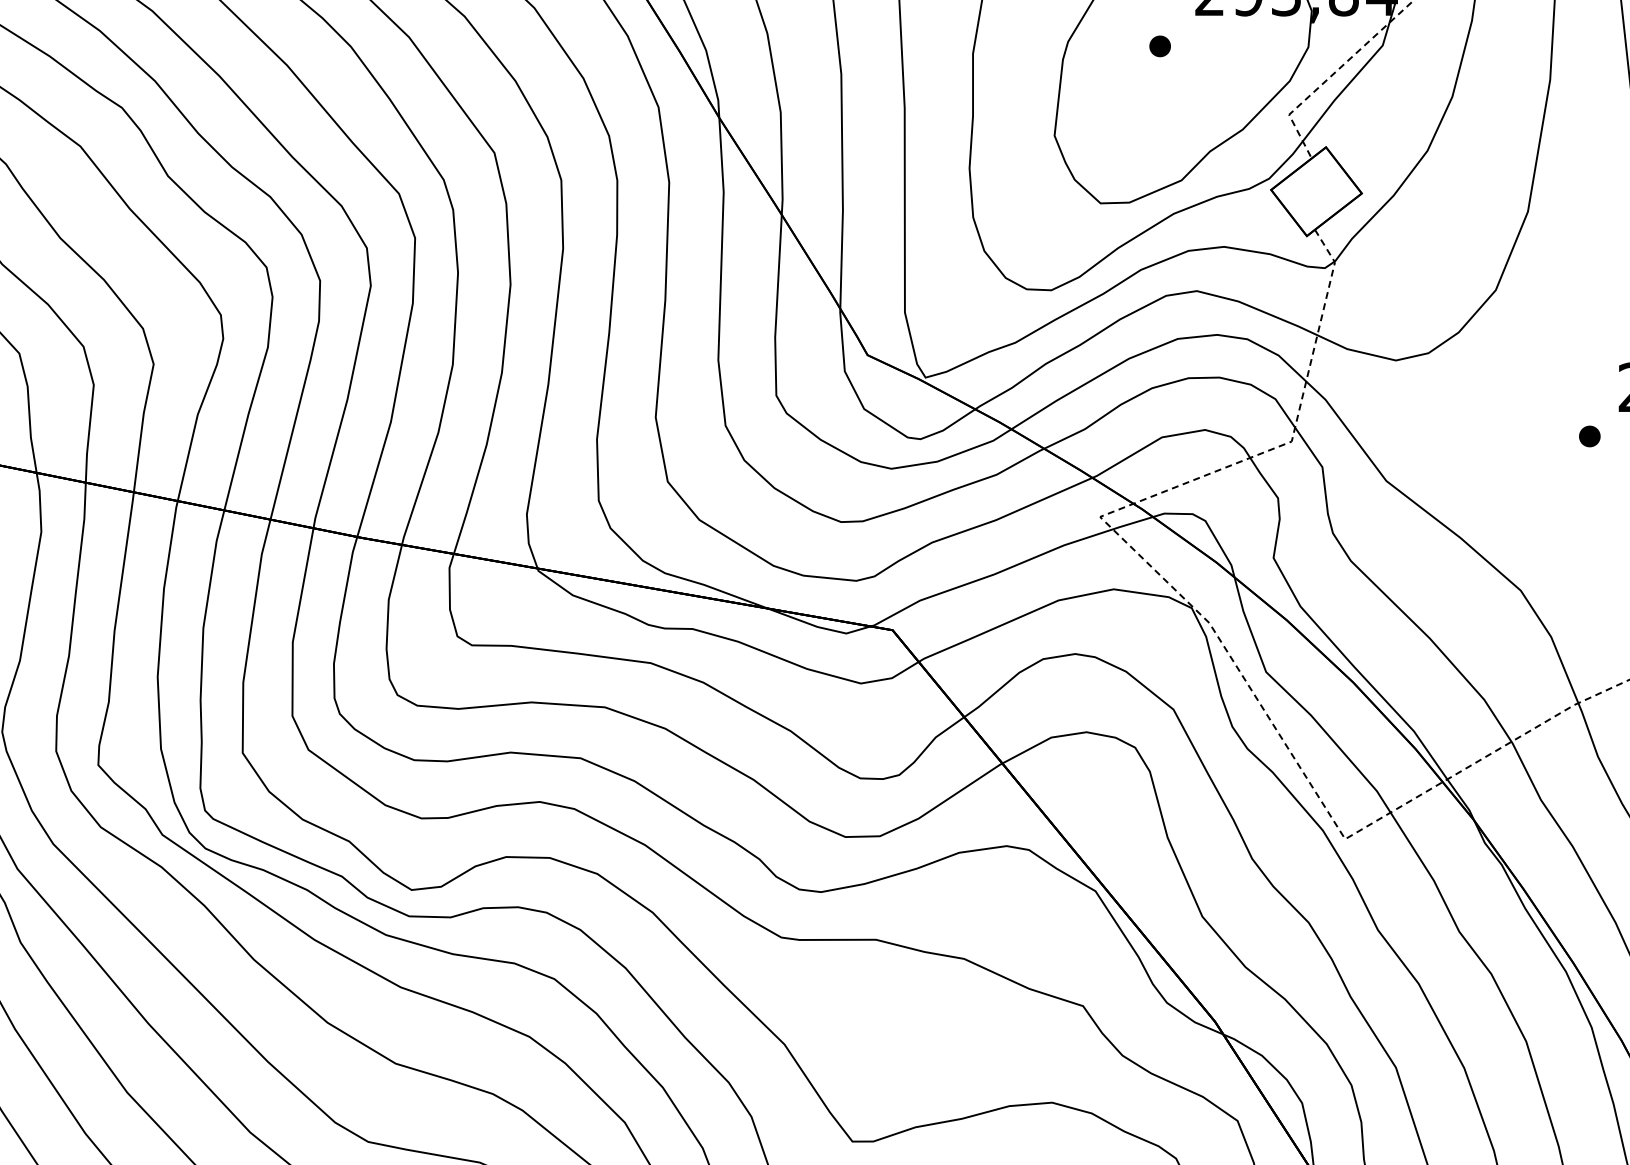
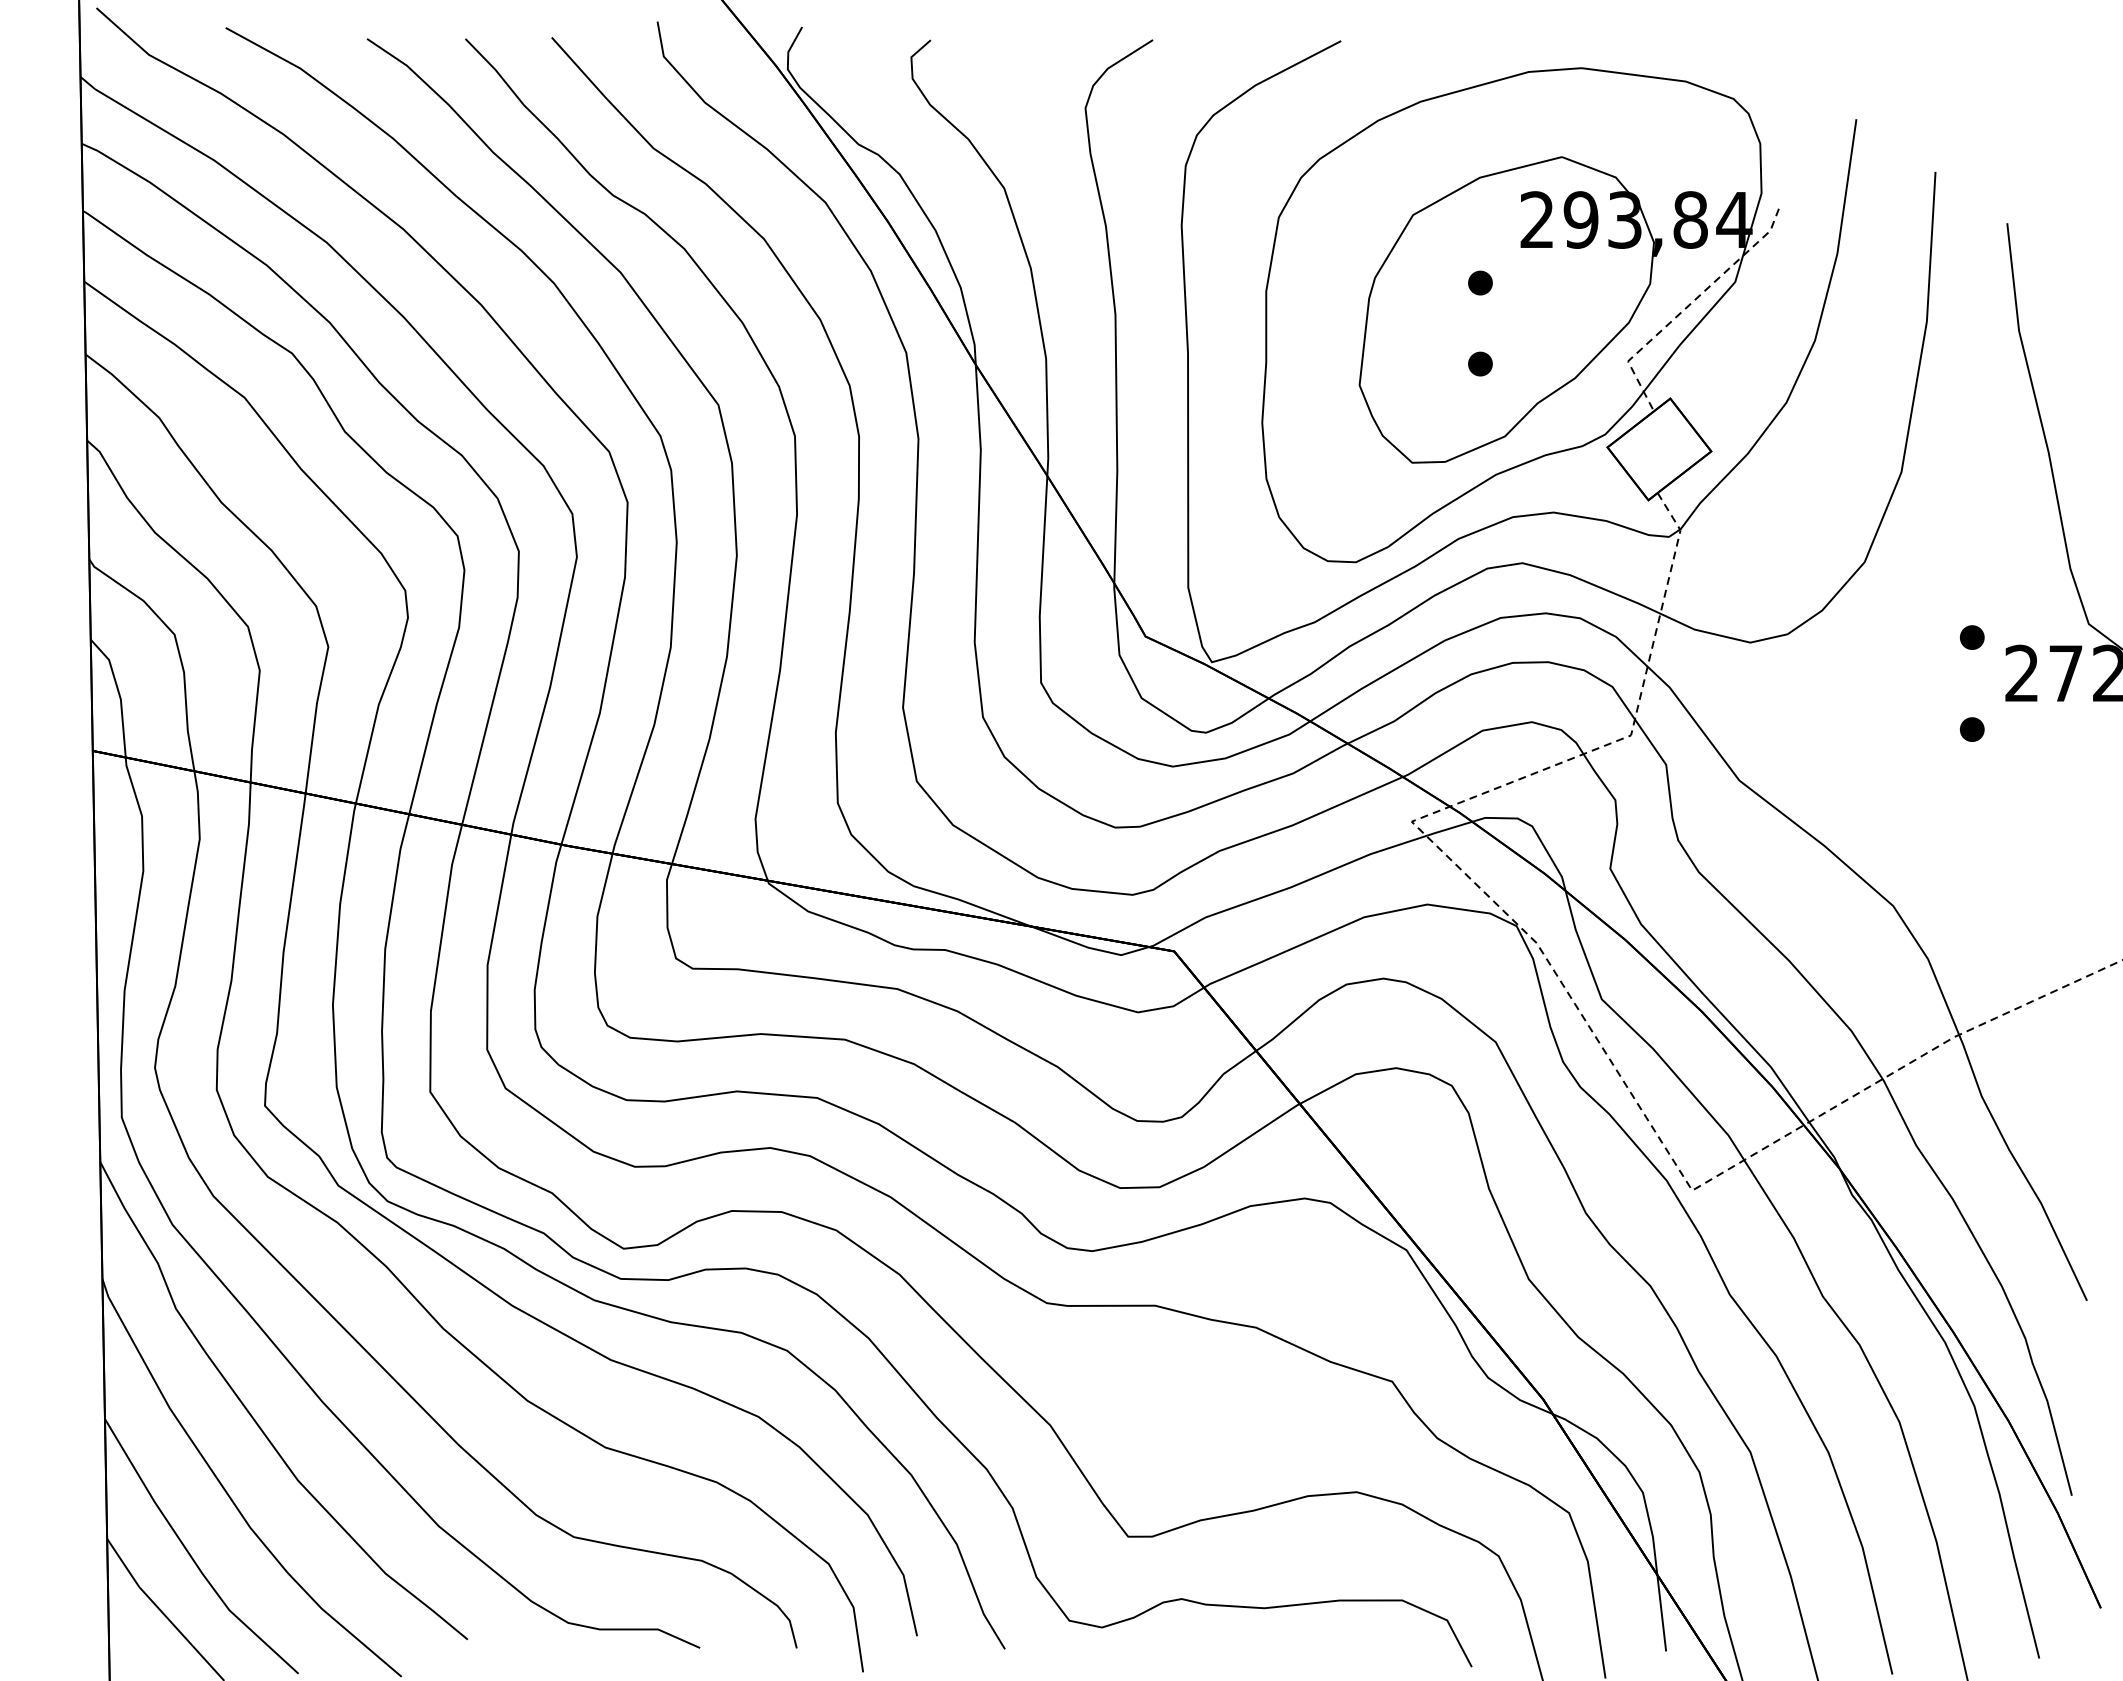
part: (1160, 116) -> (1480, 363), added
part: (1590, 356) -> (1972, 637), added

